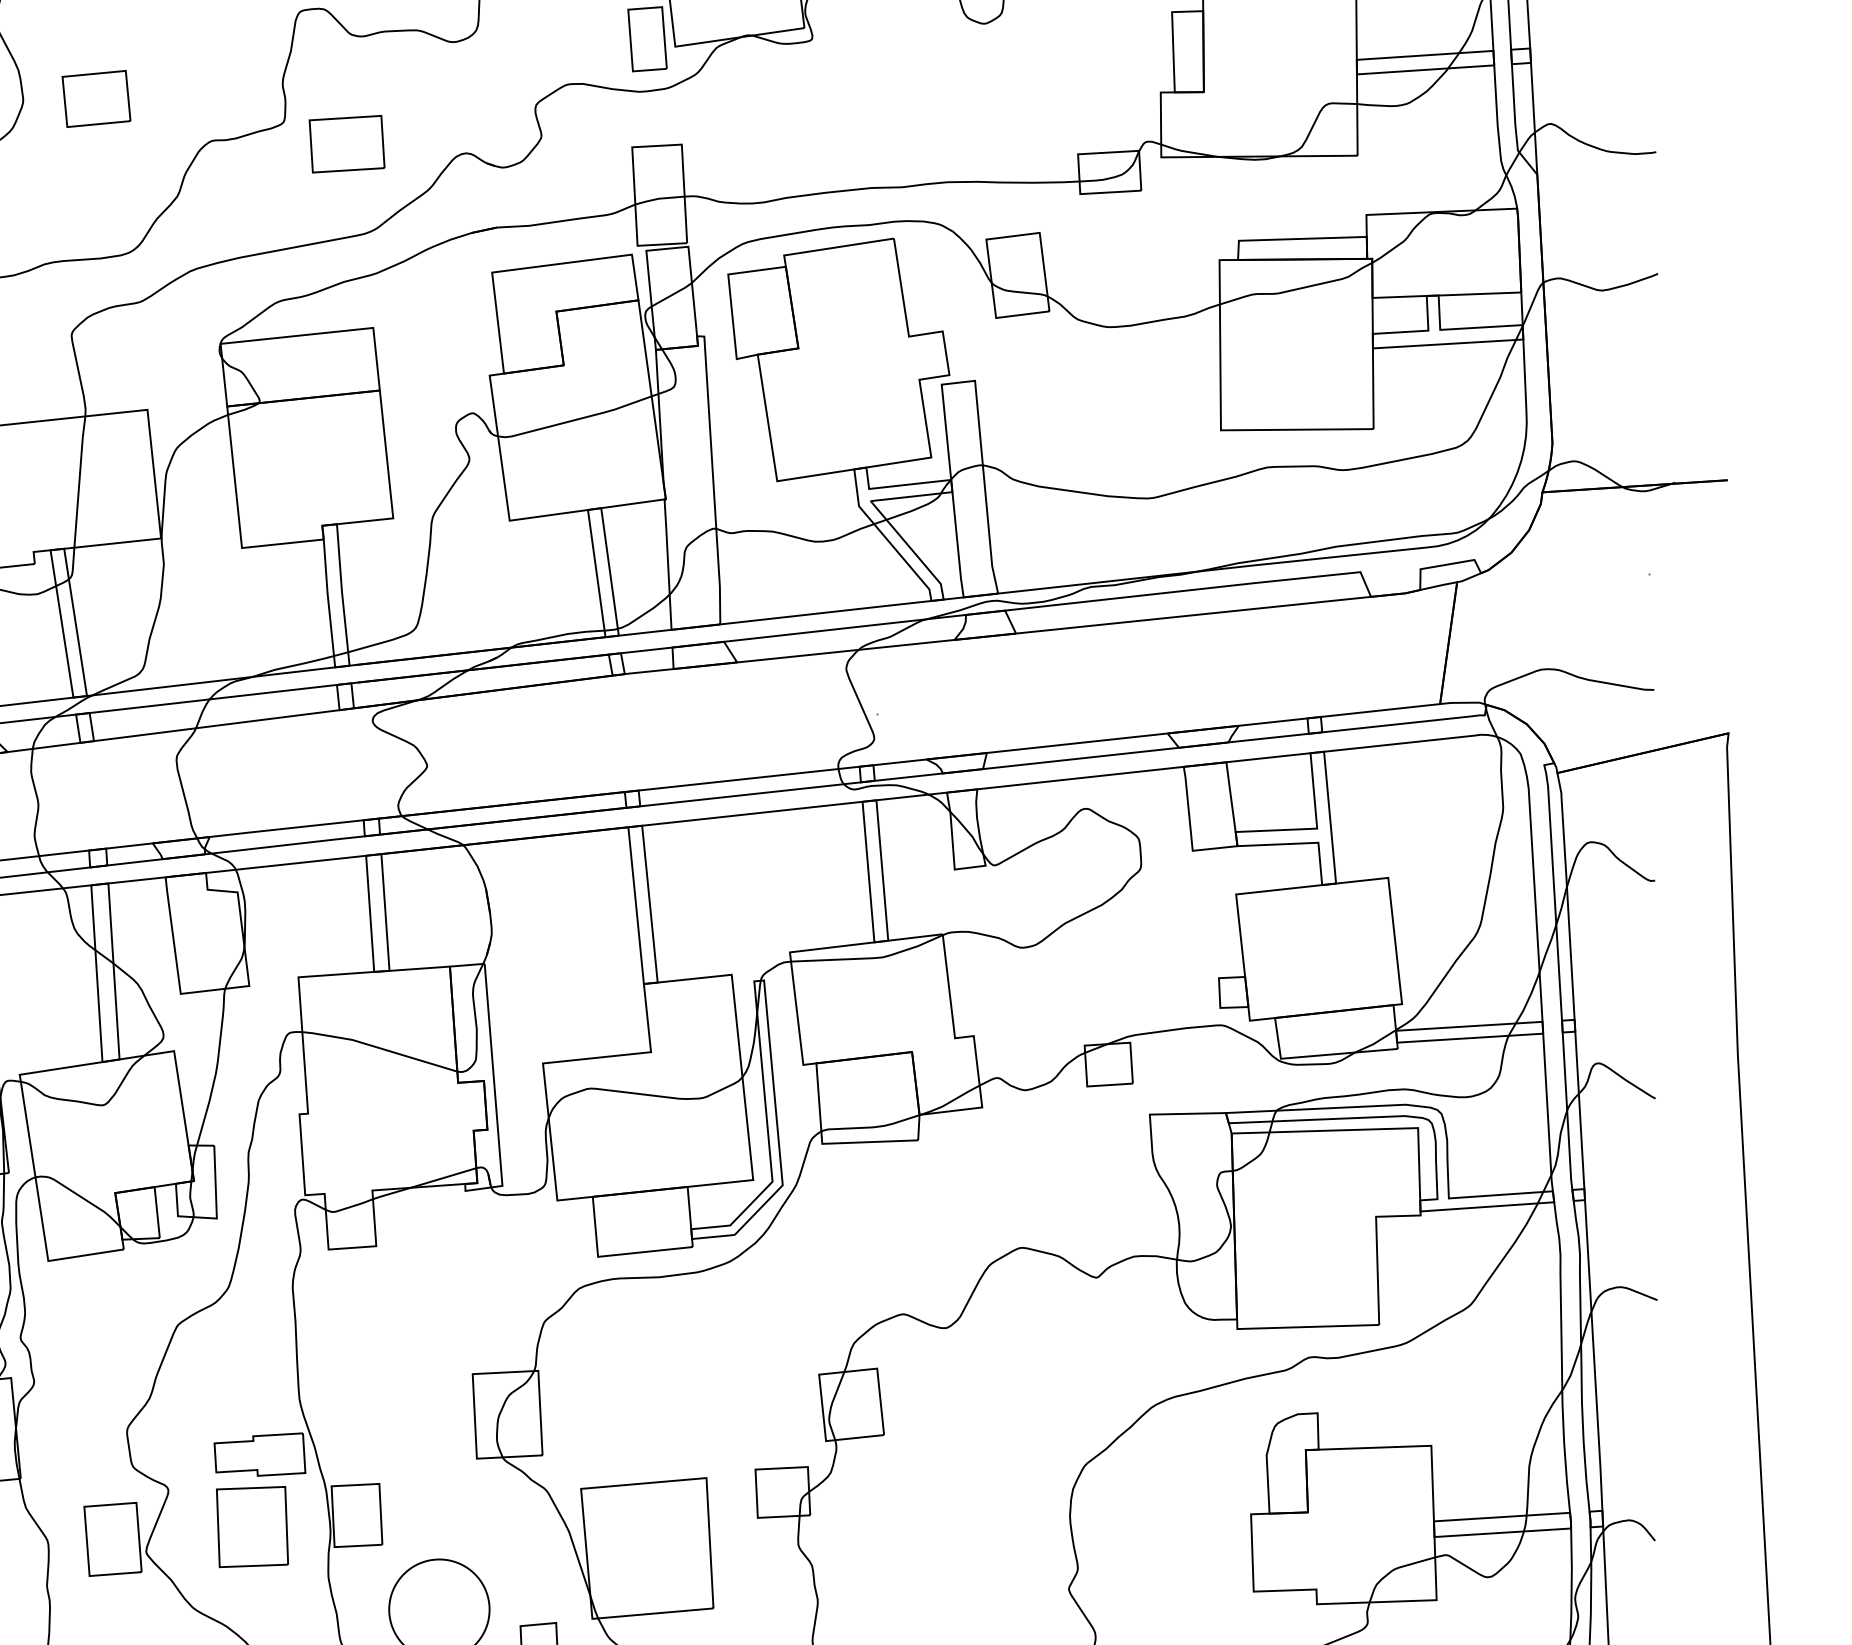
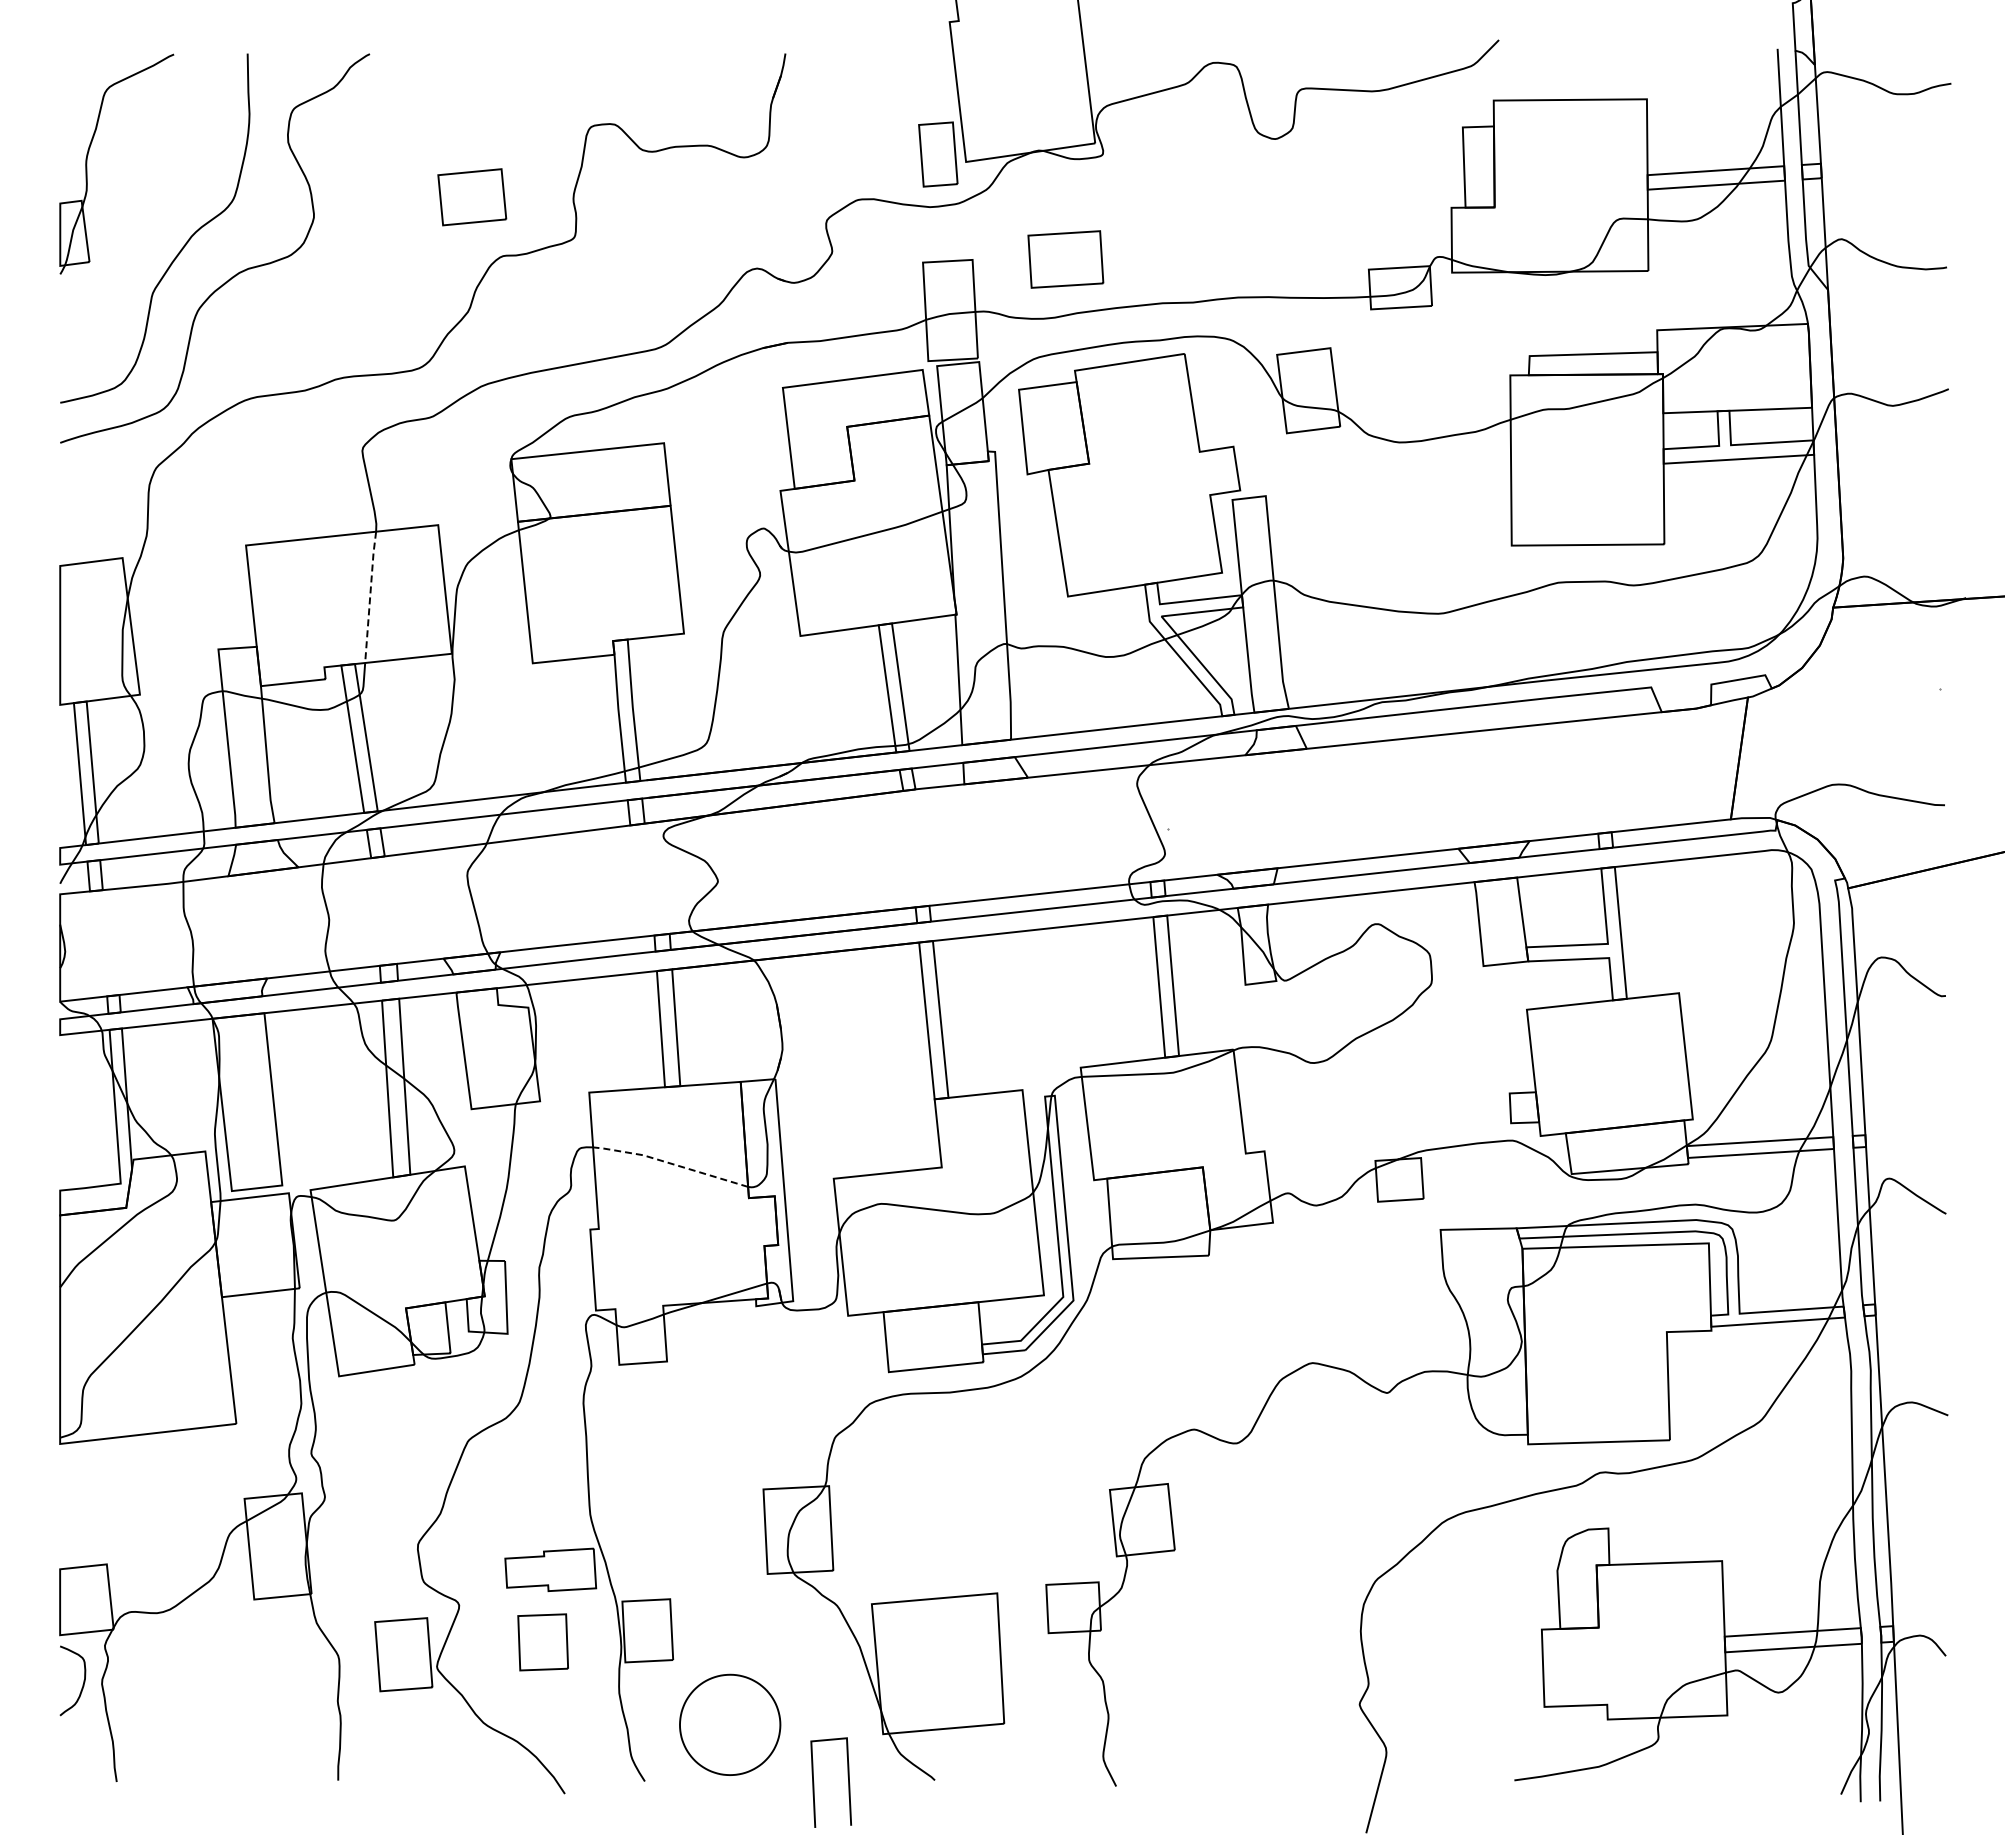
part: (96, 99) -> (472, 197), moved
part: (346, 144) -> (1065, 259), moved
line: (79, 481) -> (370, 596), solid -> dashed
line: (378, 1048) -> (669, 1163), solid -> dashed
part: (251, 1527) -> (542, 1642), size x0.7

